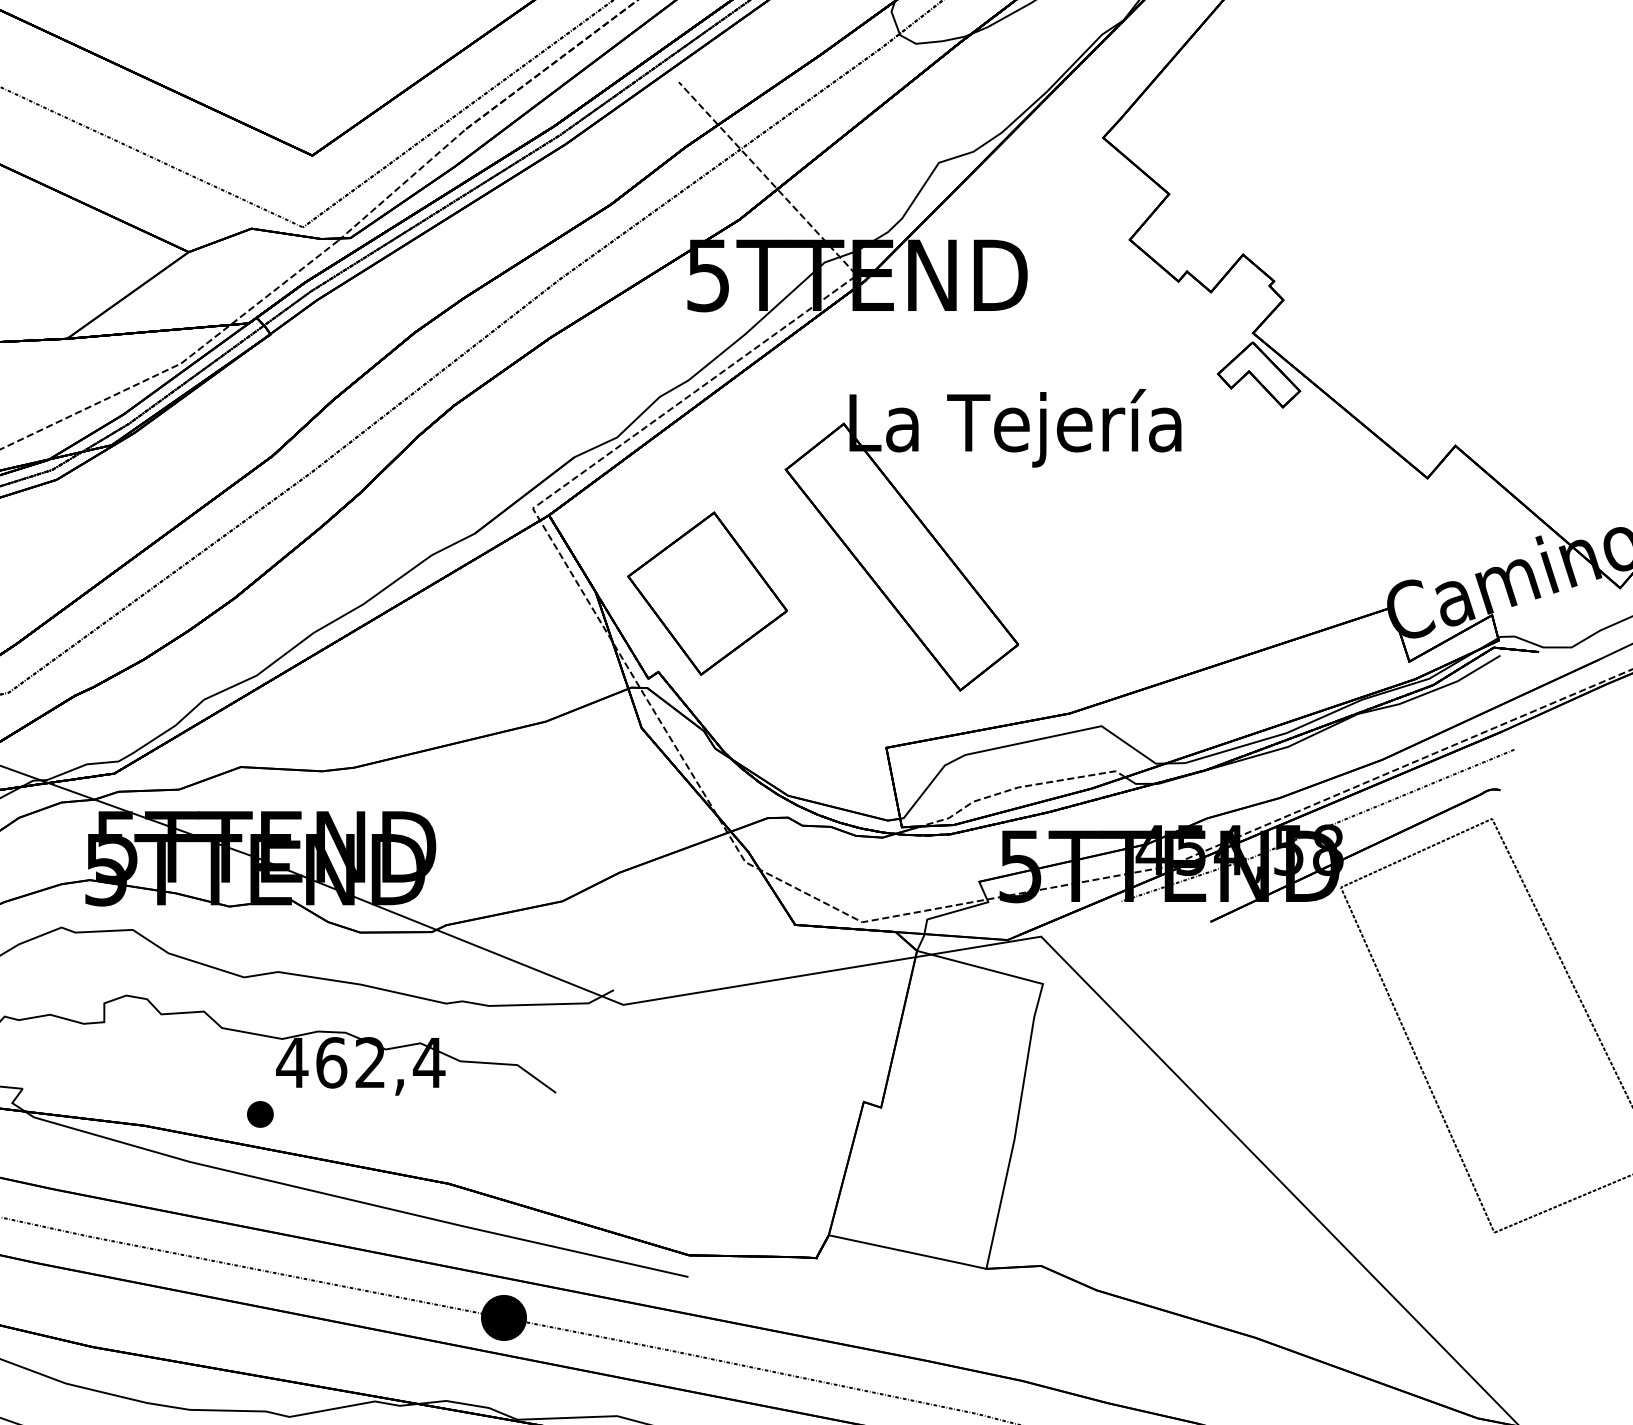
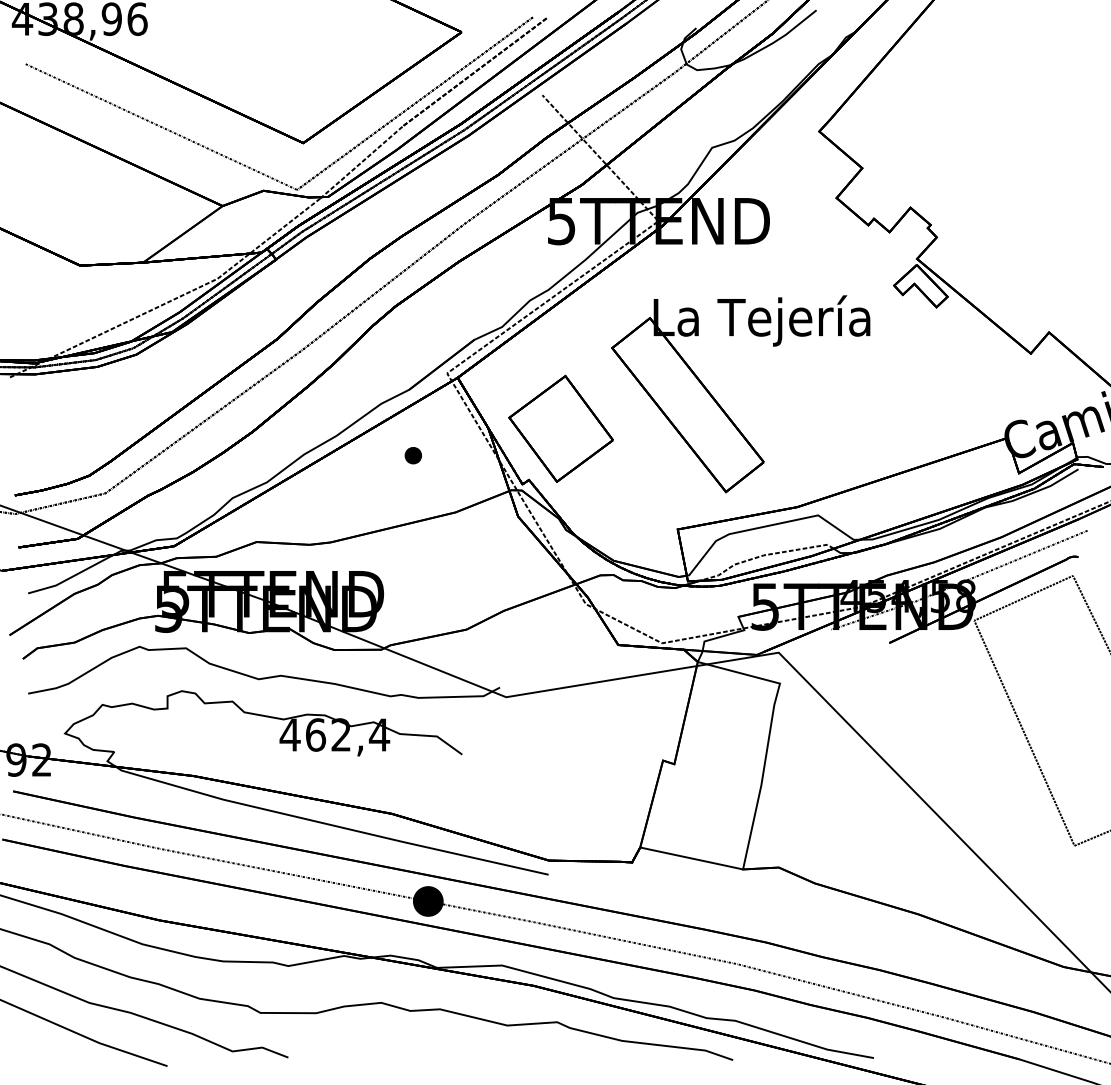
part: (259, 1114) -> (412, 455), moved

